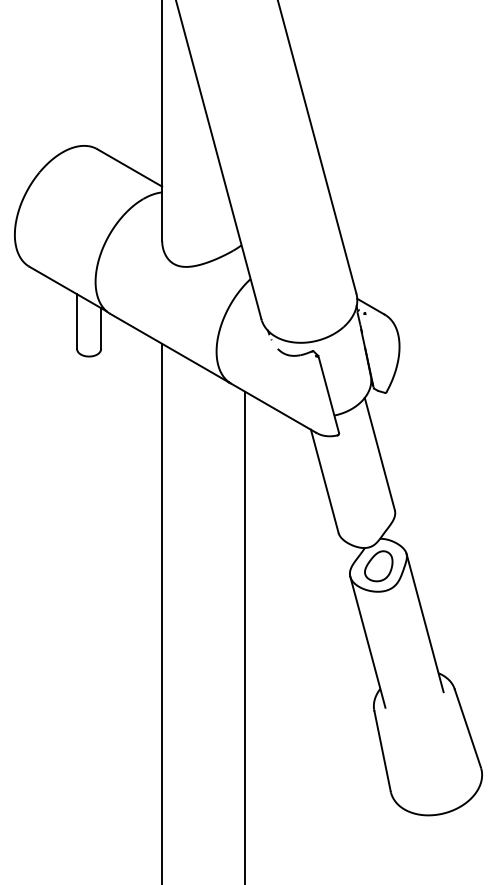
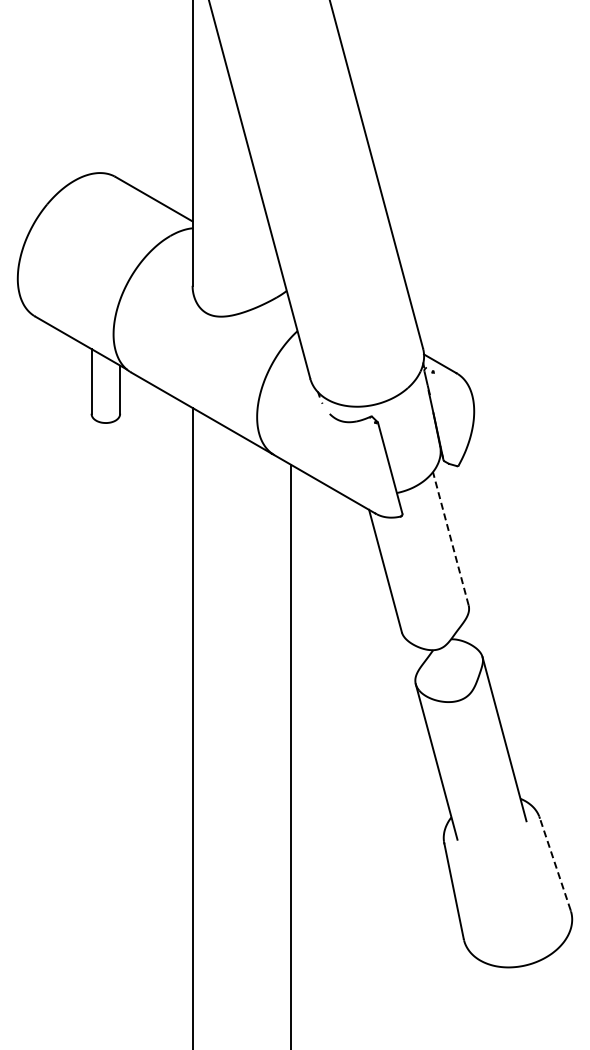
line: (379, 453) -> (450, 538), solid -> dashed
part: (378, 565) -> (449, 671), removed
line: (468, 727) -> (555, 863), solid -> dashed

